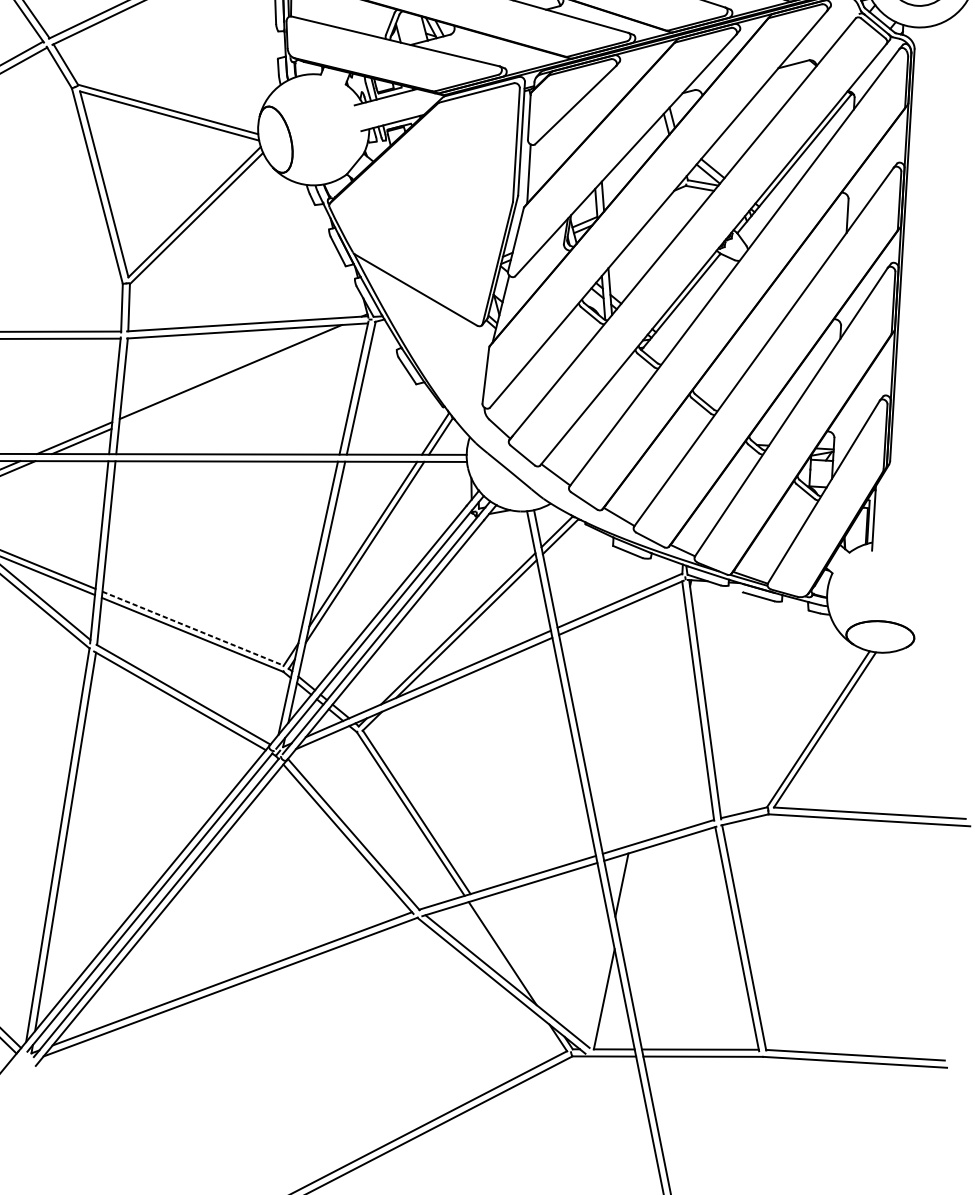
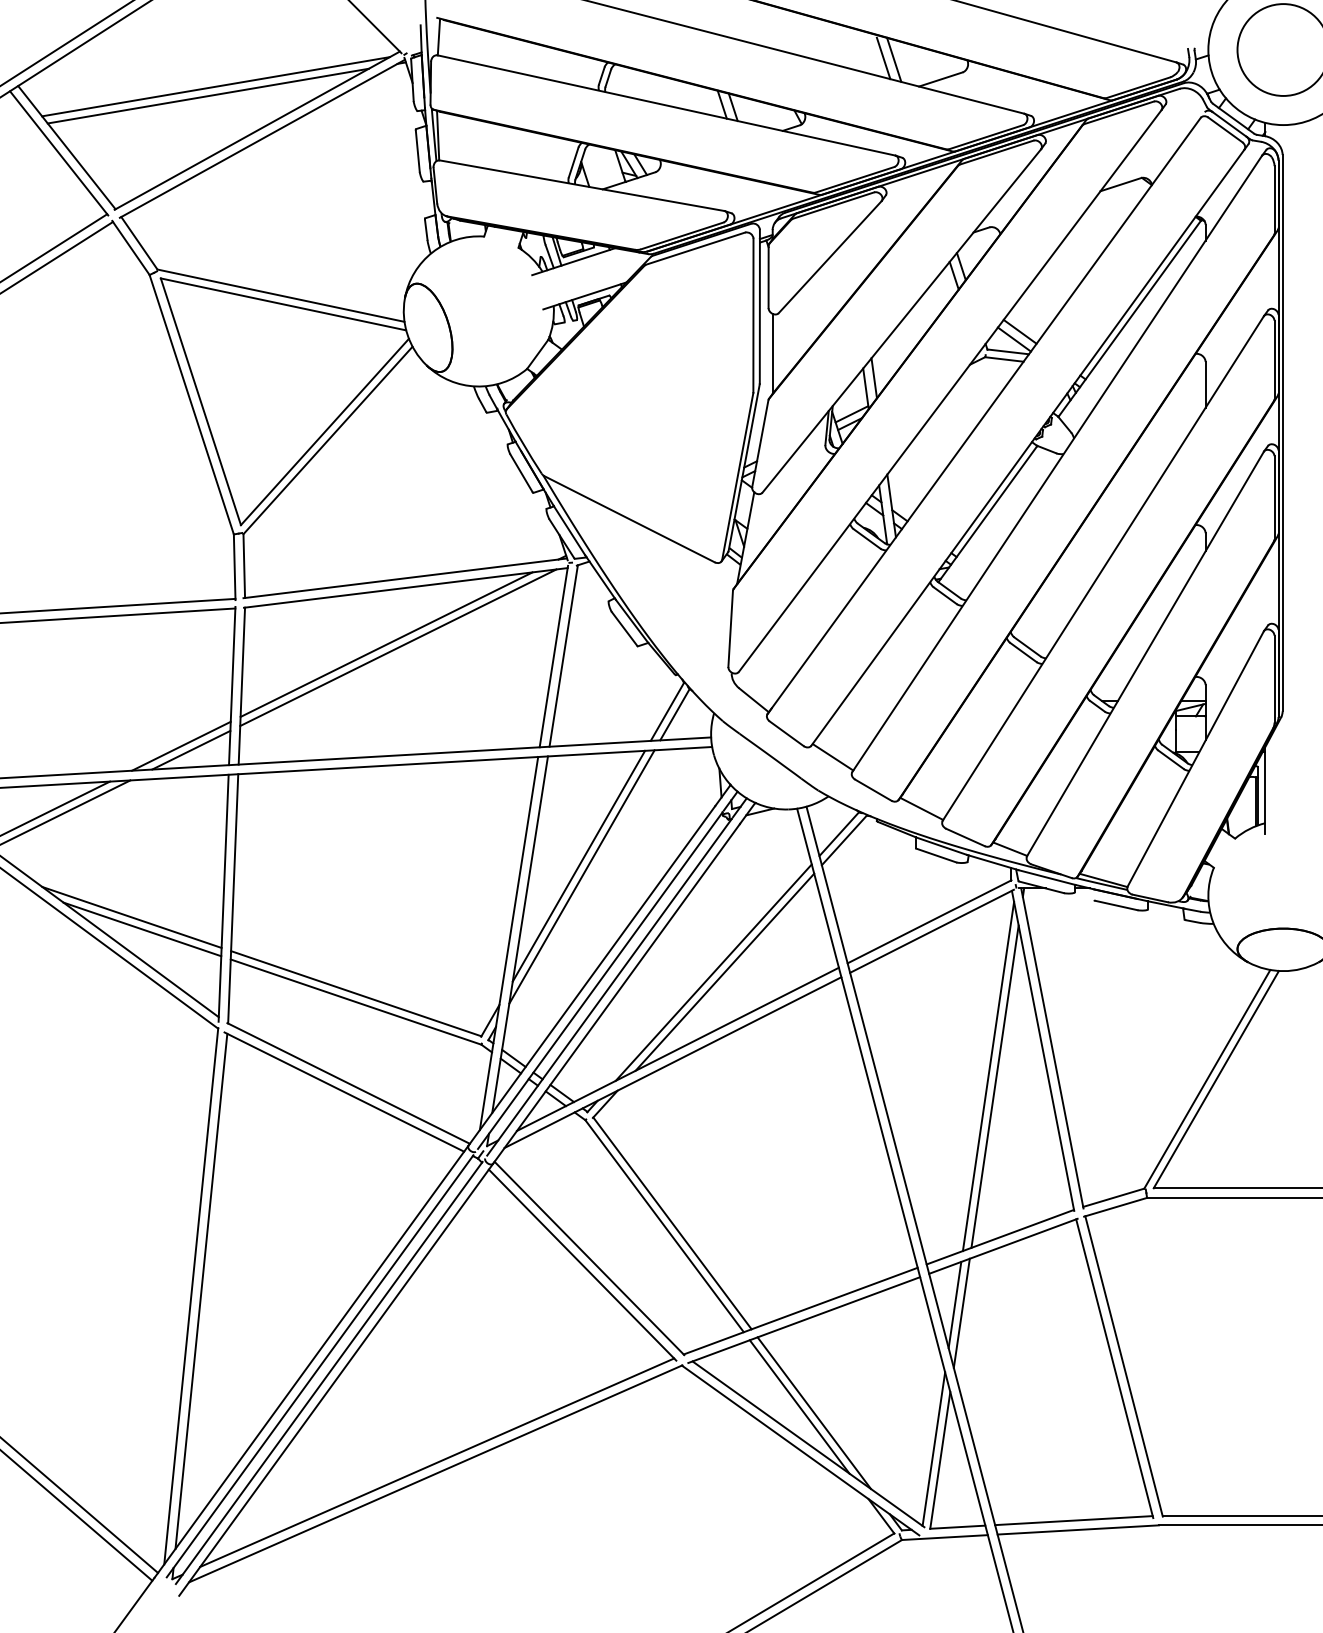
line: (239, 374) -> (398, 647), added
line: (193, 628) -> (356, 993), dashed -> solid
line: (656, 717) -> (988, 1076), added
line: (660, 725) -> (994, 1086), added
line: (626, 890) -> (961, 1312), added
line: (512, 958) -> (813, 1412), added
line: (599, 990) -> (933, 1448), added

